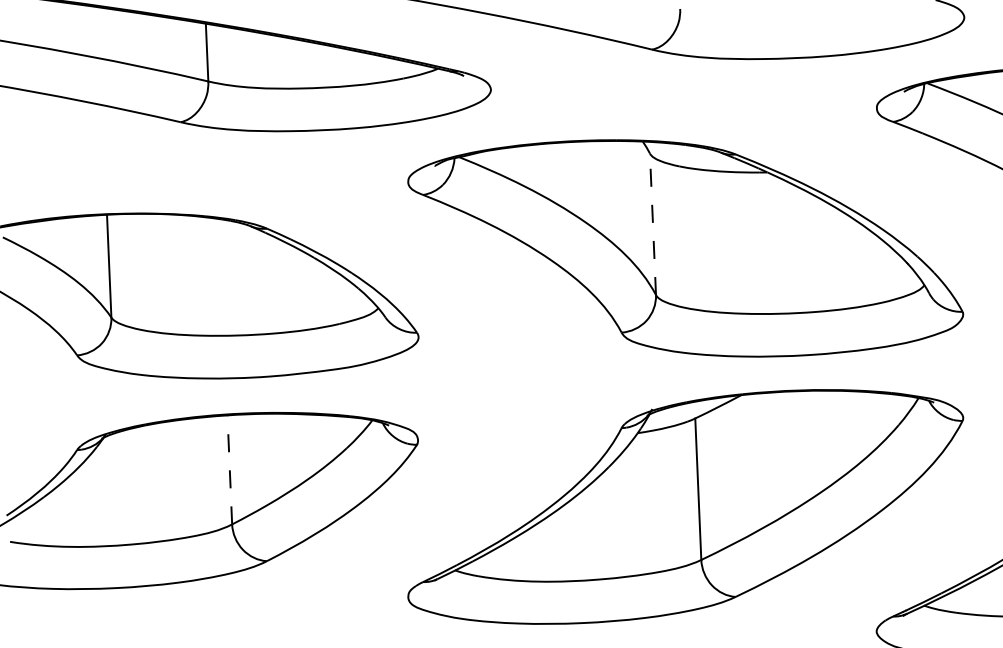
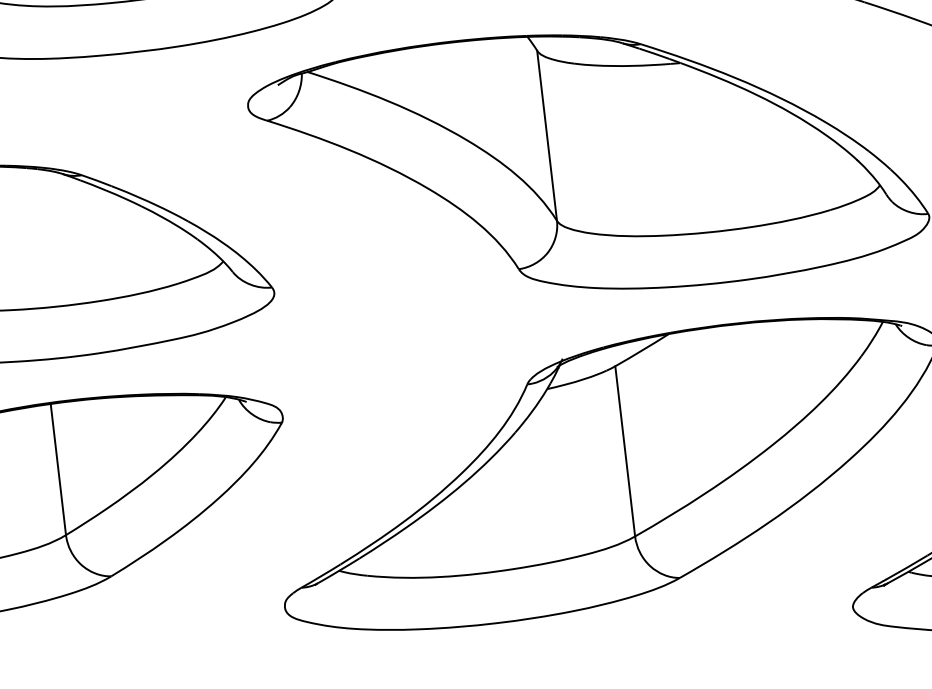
line: (652, 224) -> (546, 136), dashed -> solid
line: (229, 469) -> (57, 469), dashed -> solid

